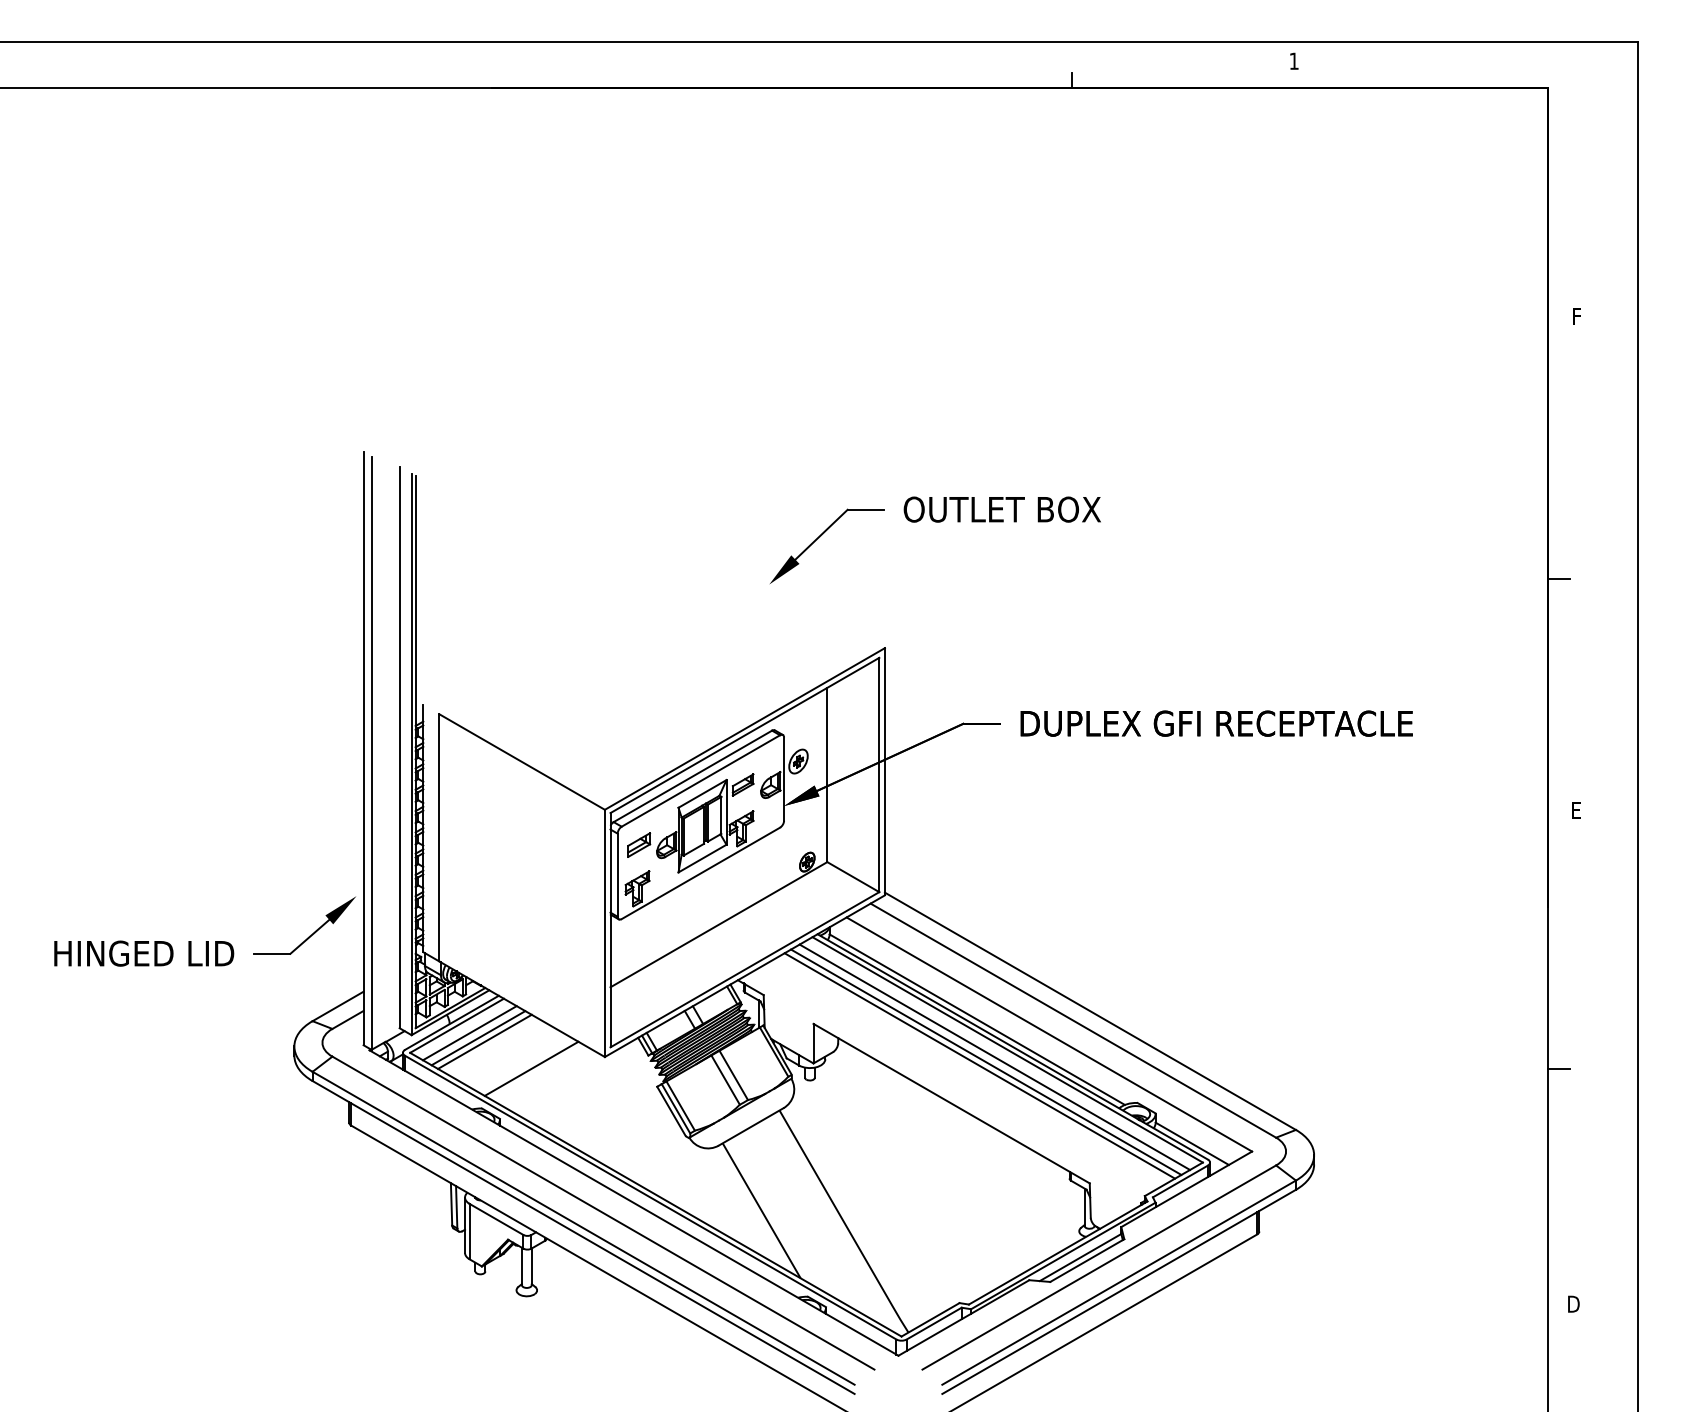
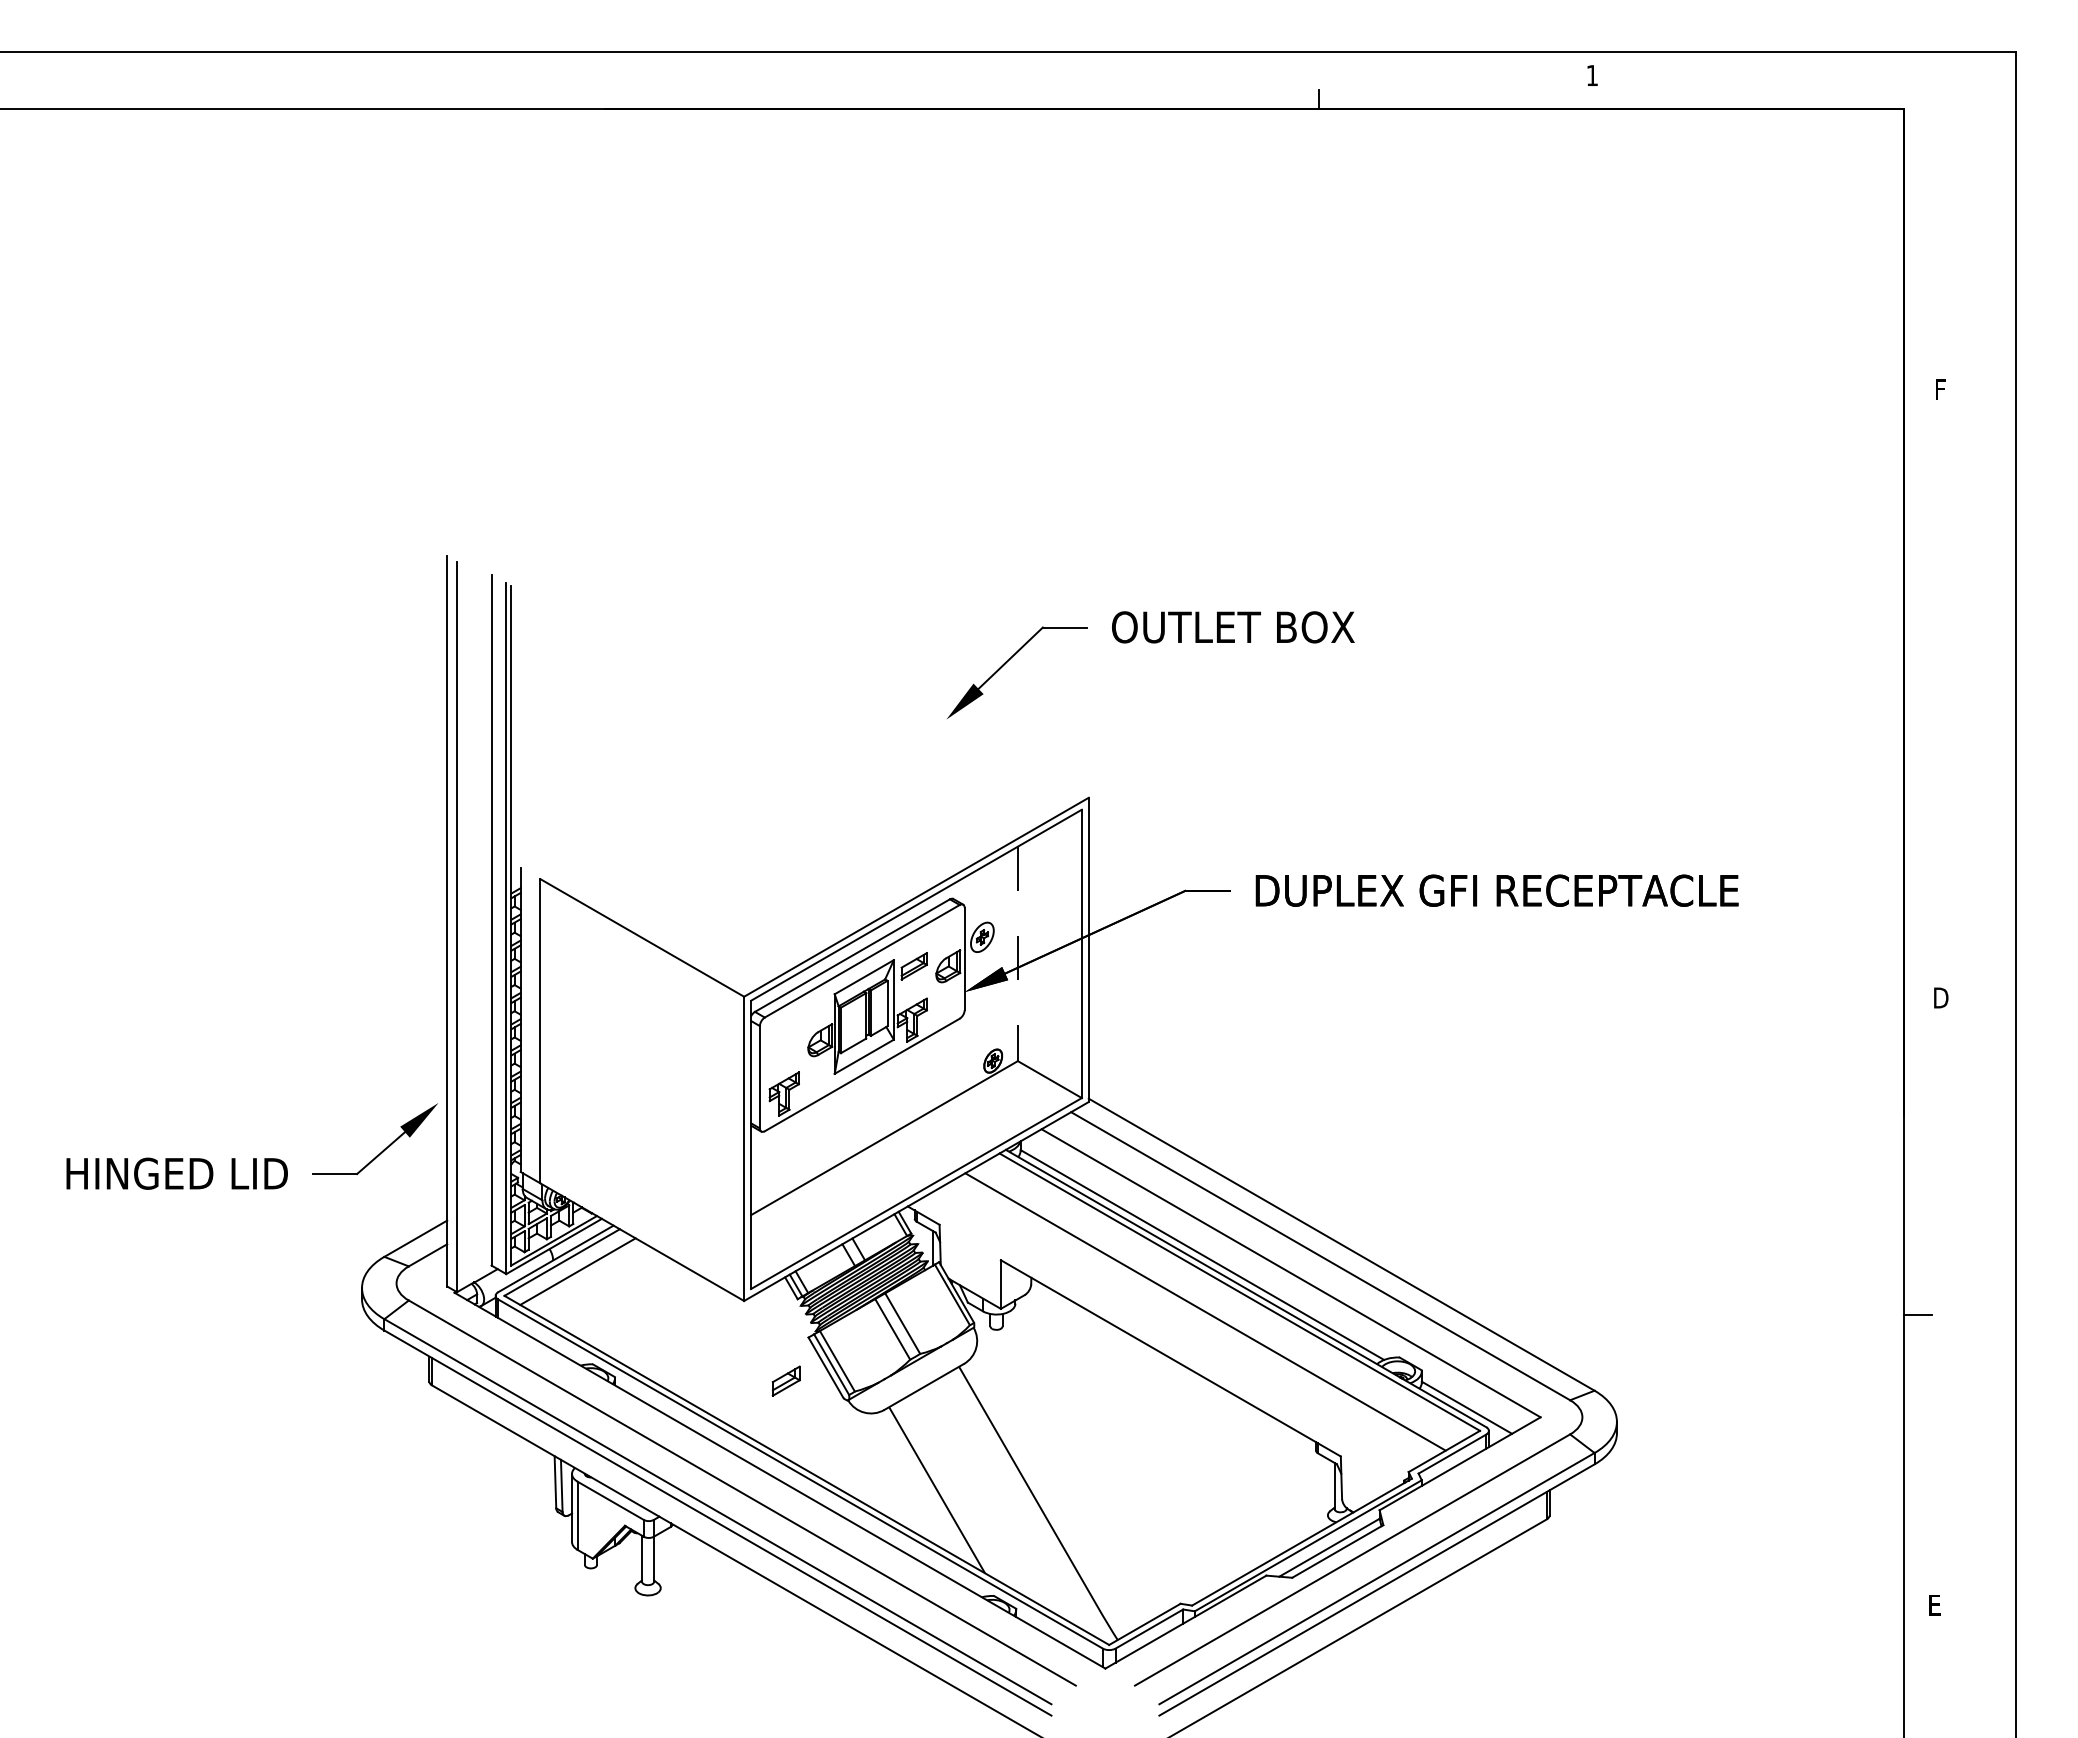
line: (1559, 578) -> (1918, 712), removed
line: (827, 775) -> (1017, 954), solid -> dashed
text: (1577, 810) -> (1941, 997), E -> D
part: (638, 844) -> (785, 1380), moved
line: (478, 1037) -> (588, 1277), removed
line: (484, 1042) -> (596, 1282), removed
line: (994, 1057) -> (1223, 1301), removed
line: (986, 1062) -> (1213, 1307), removed
line: (531, 1068) -> (653, 1315), removed
text: (1573, 1303) -> (1936, 1604), D -> E

